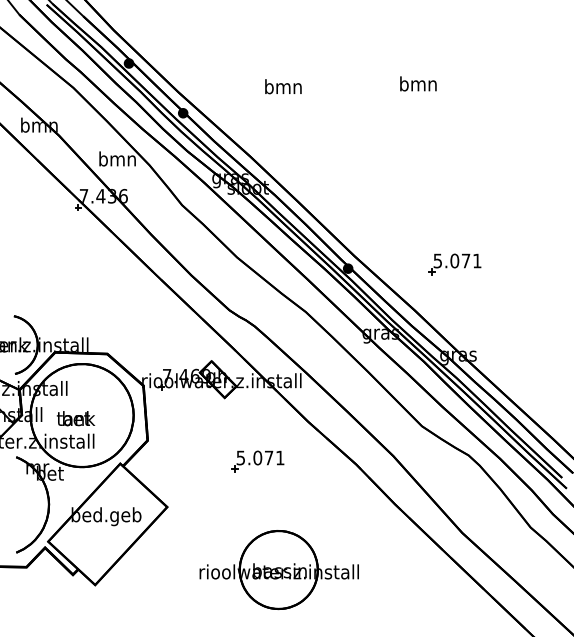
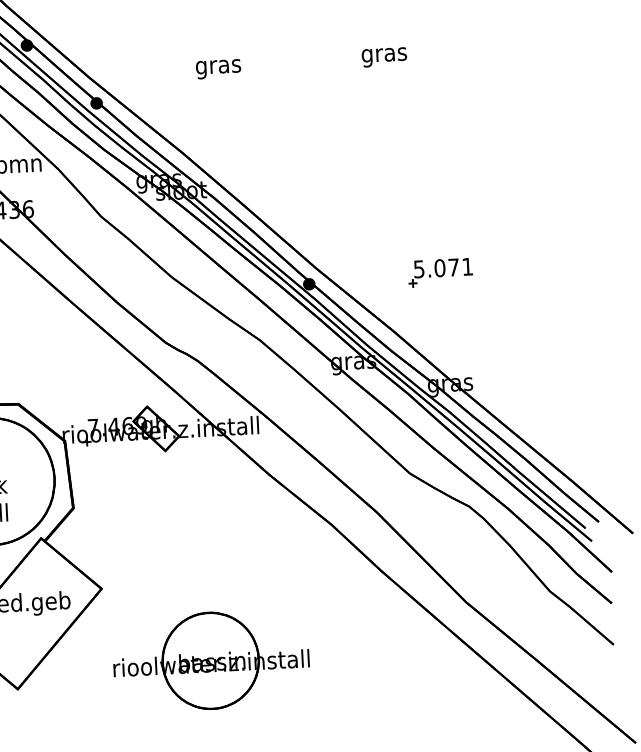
text: (418, 85) -> (384, 54), bmn -> gras
text: (283, 88) -> (218, 66), bmn -> gras
part: (257, 461) -> (209, 527), removed
part: (278, 570) -> (210, 661), moved

